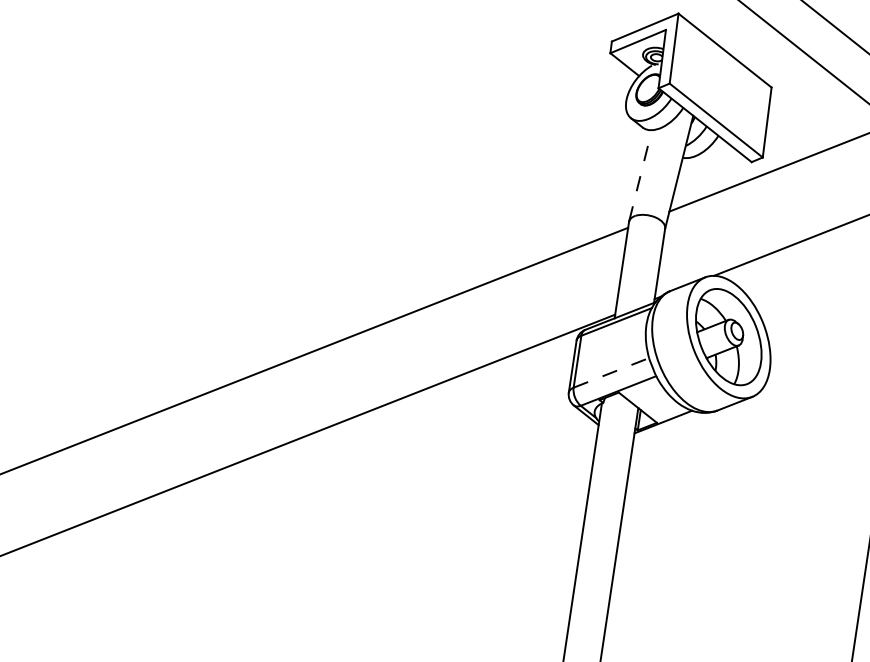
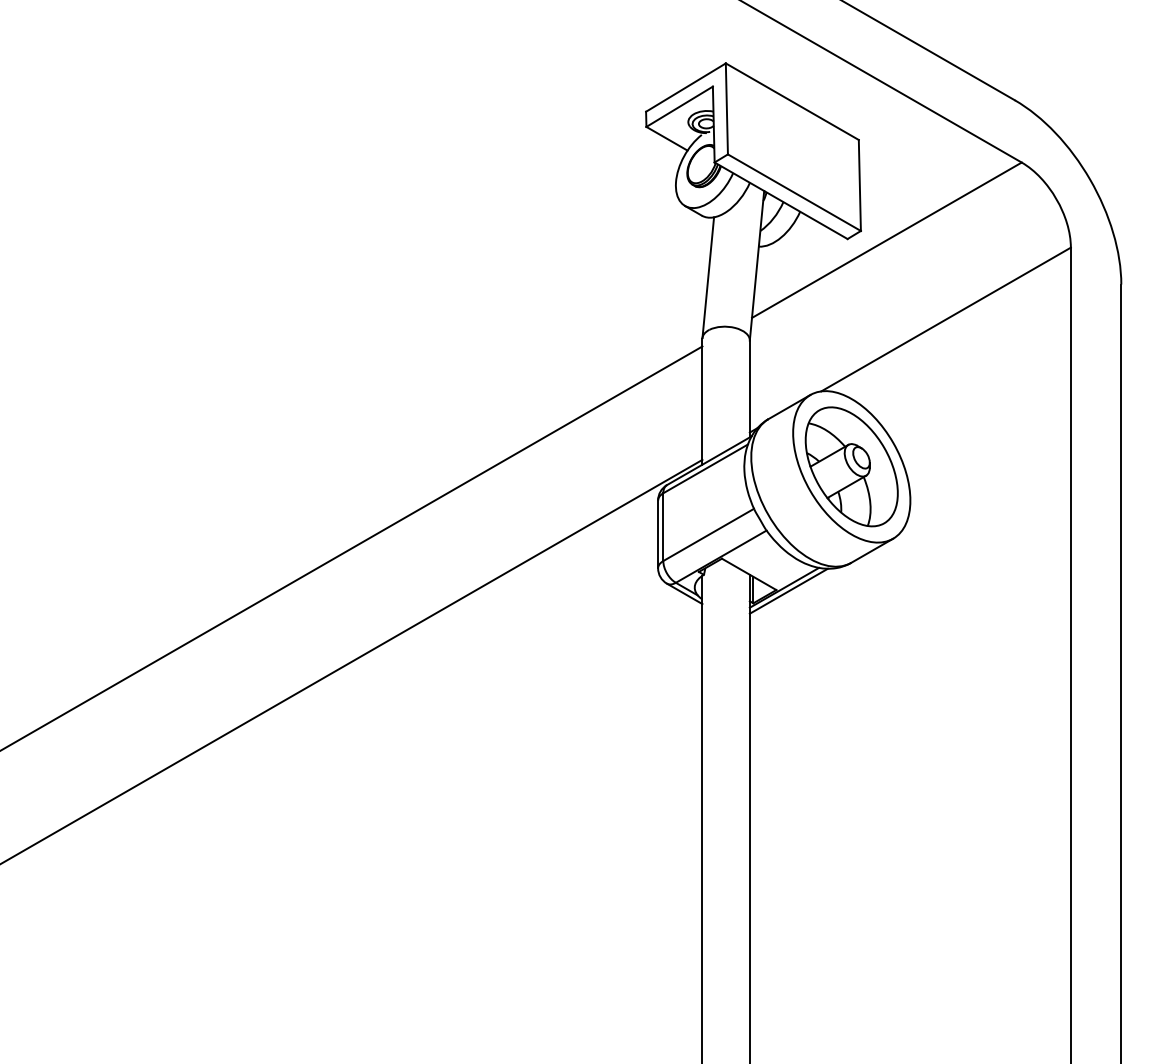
line: (640, 175) -> (708, 277), dashed -> solid
line: (612, 372) -> (709, 534), dashed -> solid
line: (666, 424) -> (788, 590), added

